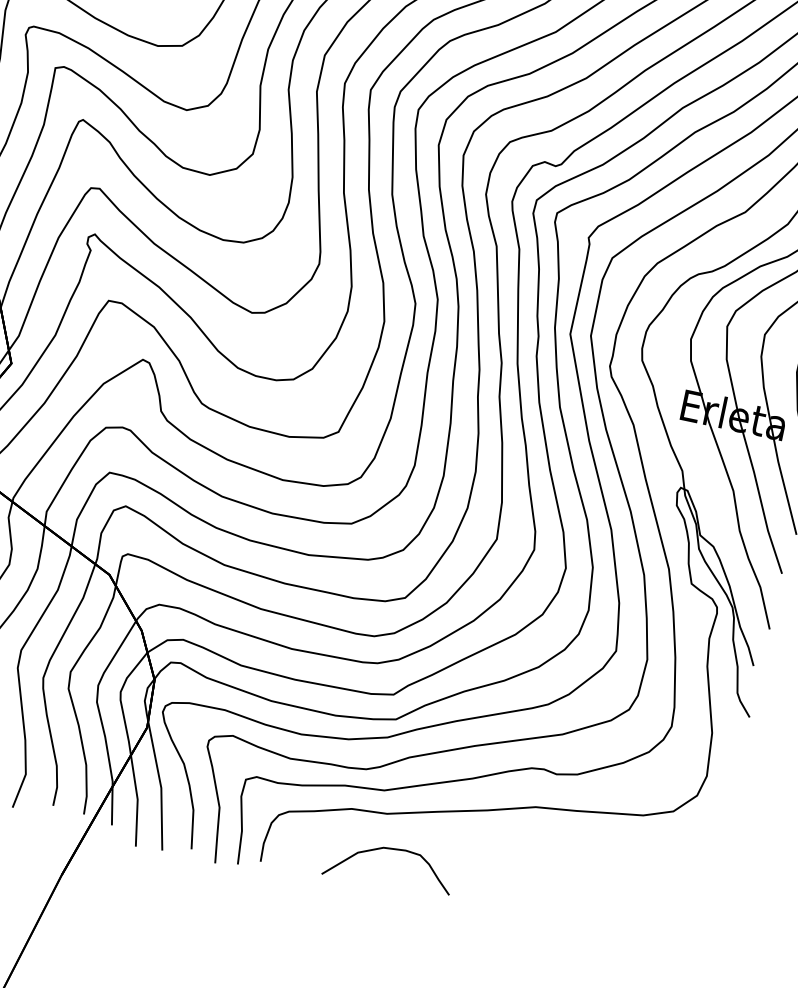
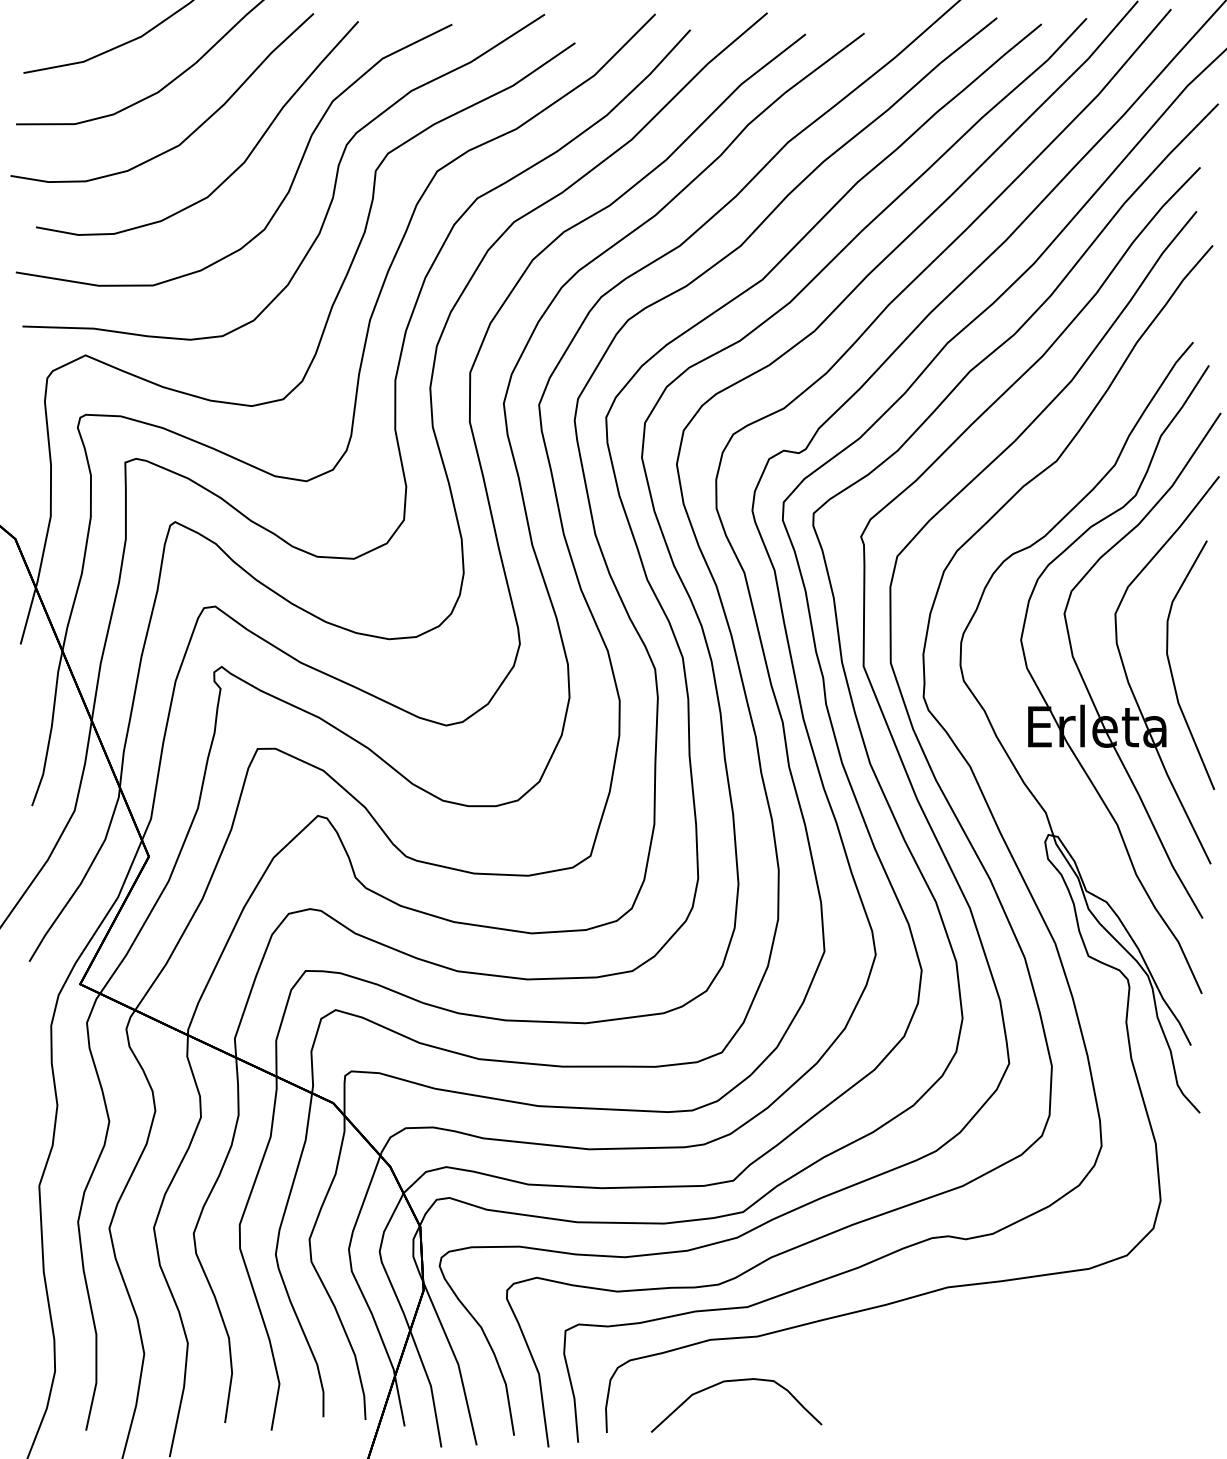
curve: (392, 849) -> (736, 1381), moved

